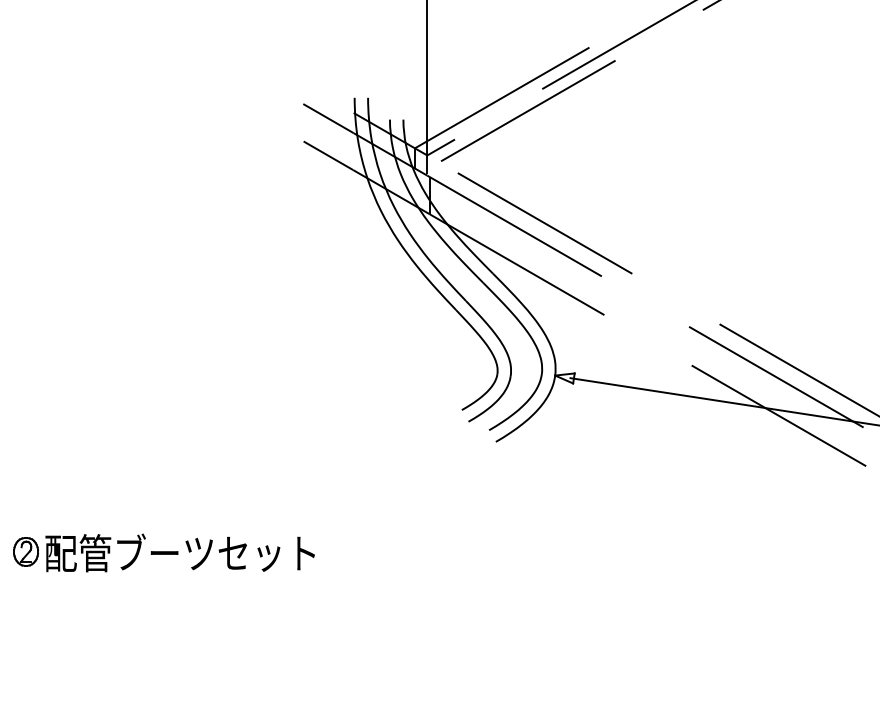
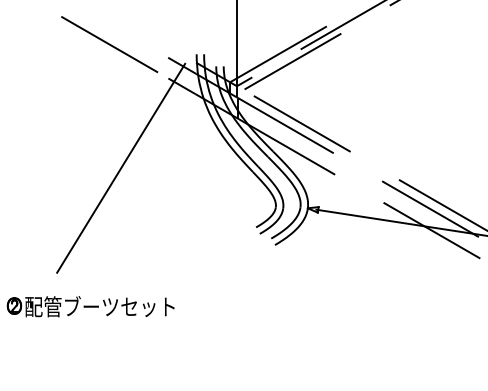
line: (197, 80) -> (109, 44), added
line: (219, 302) -> (121, 167), added

